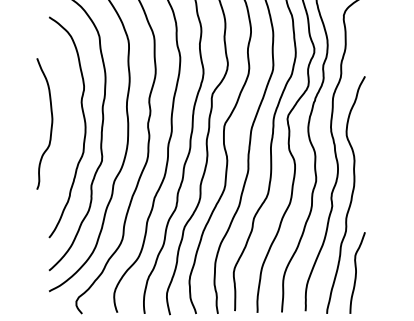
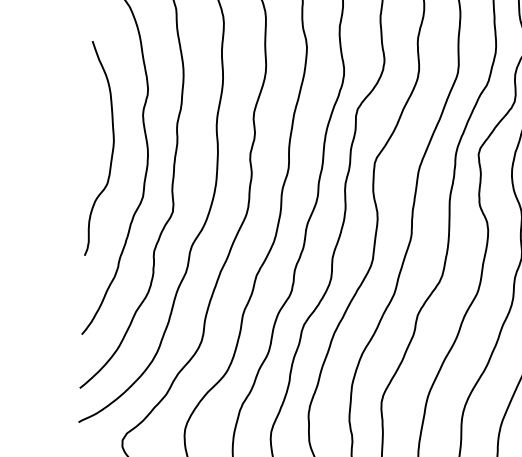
curve: (51, 123) -> (112, 148), moved

